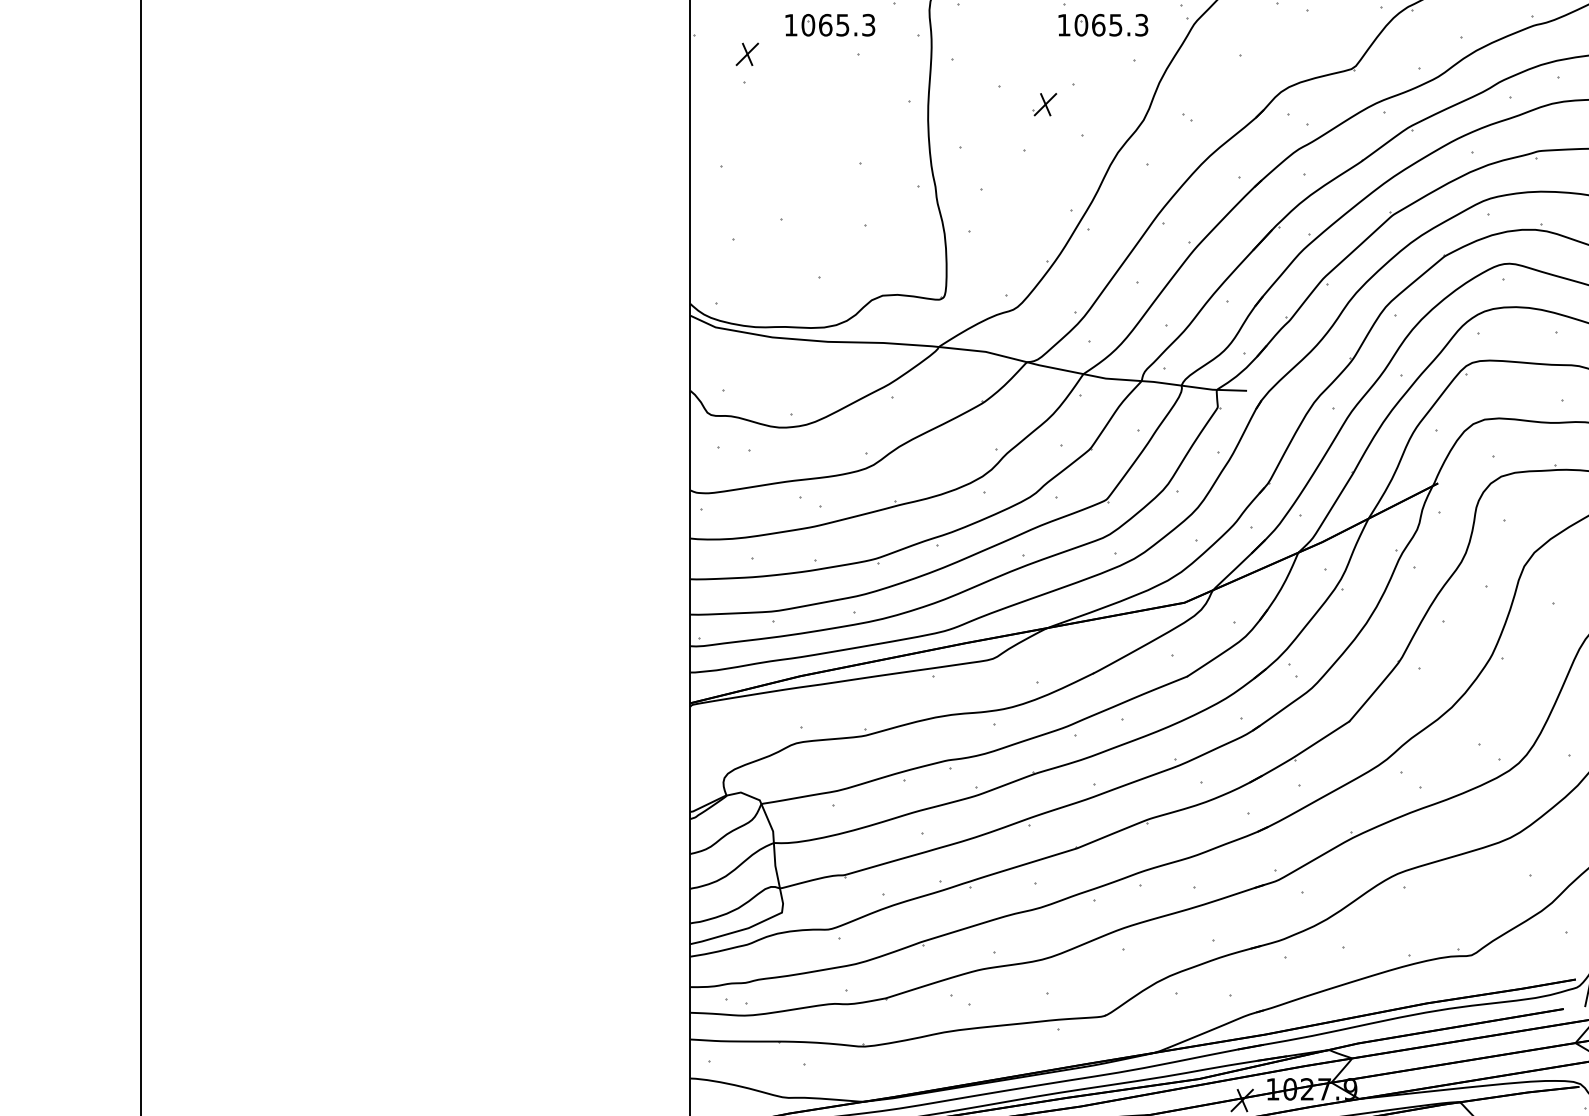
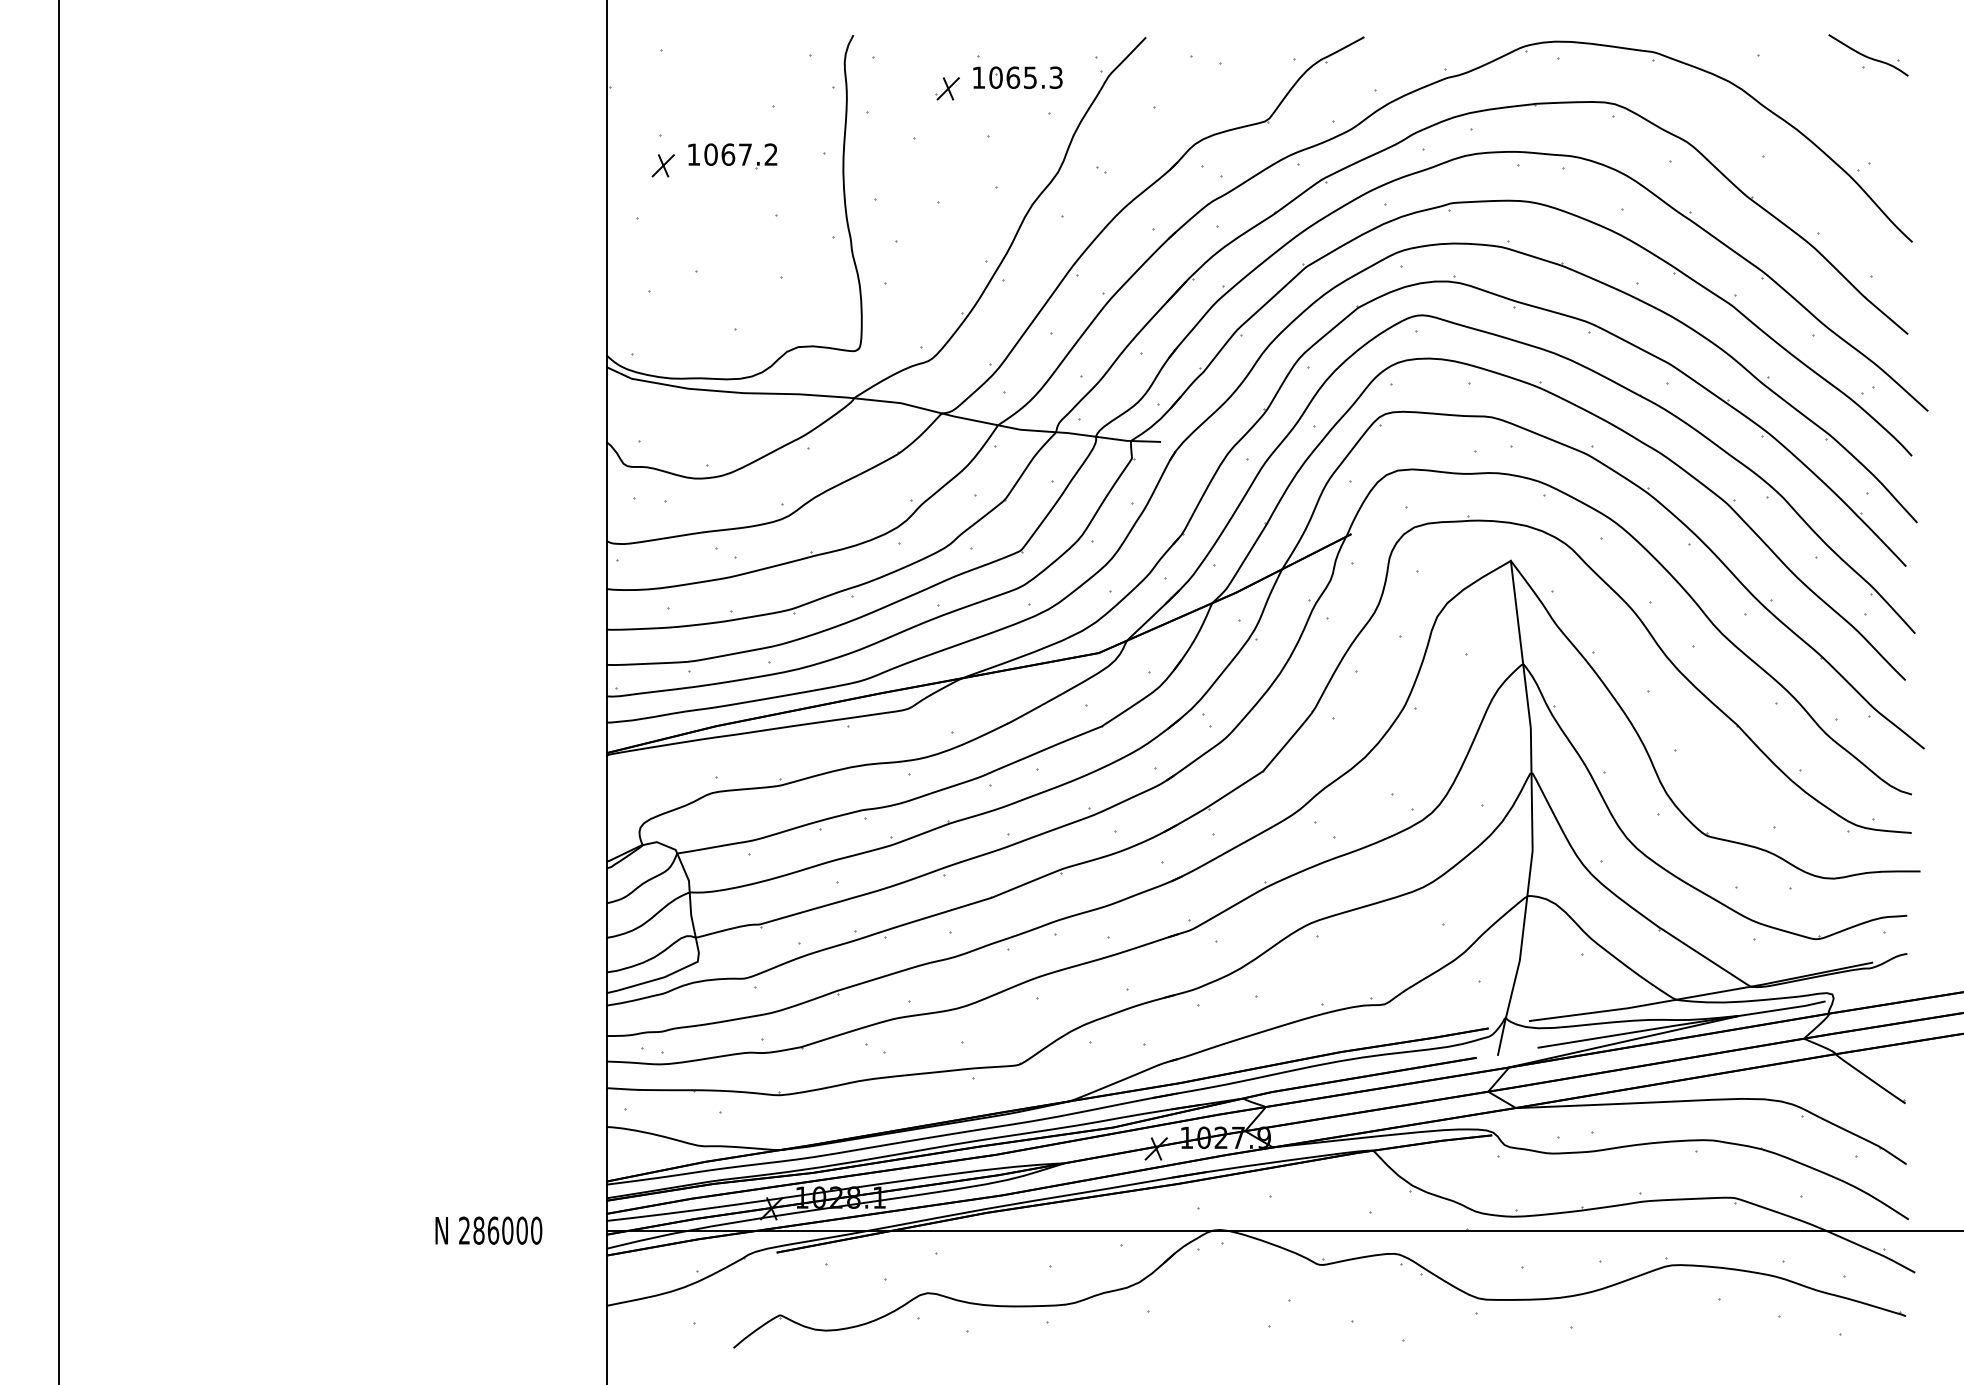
part: (829, 25) -> (745, 77), removed
part: (746, 54) -> (662, 165), moved
part: (816, 104) -> (732, 156), added
part: (1044, 104) -> (947, 88), moved

